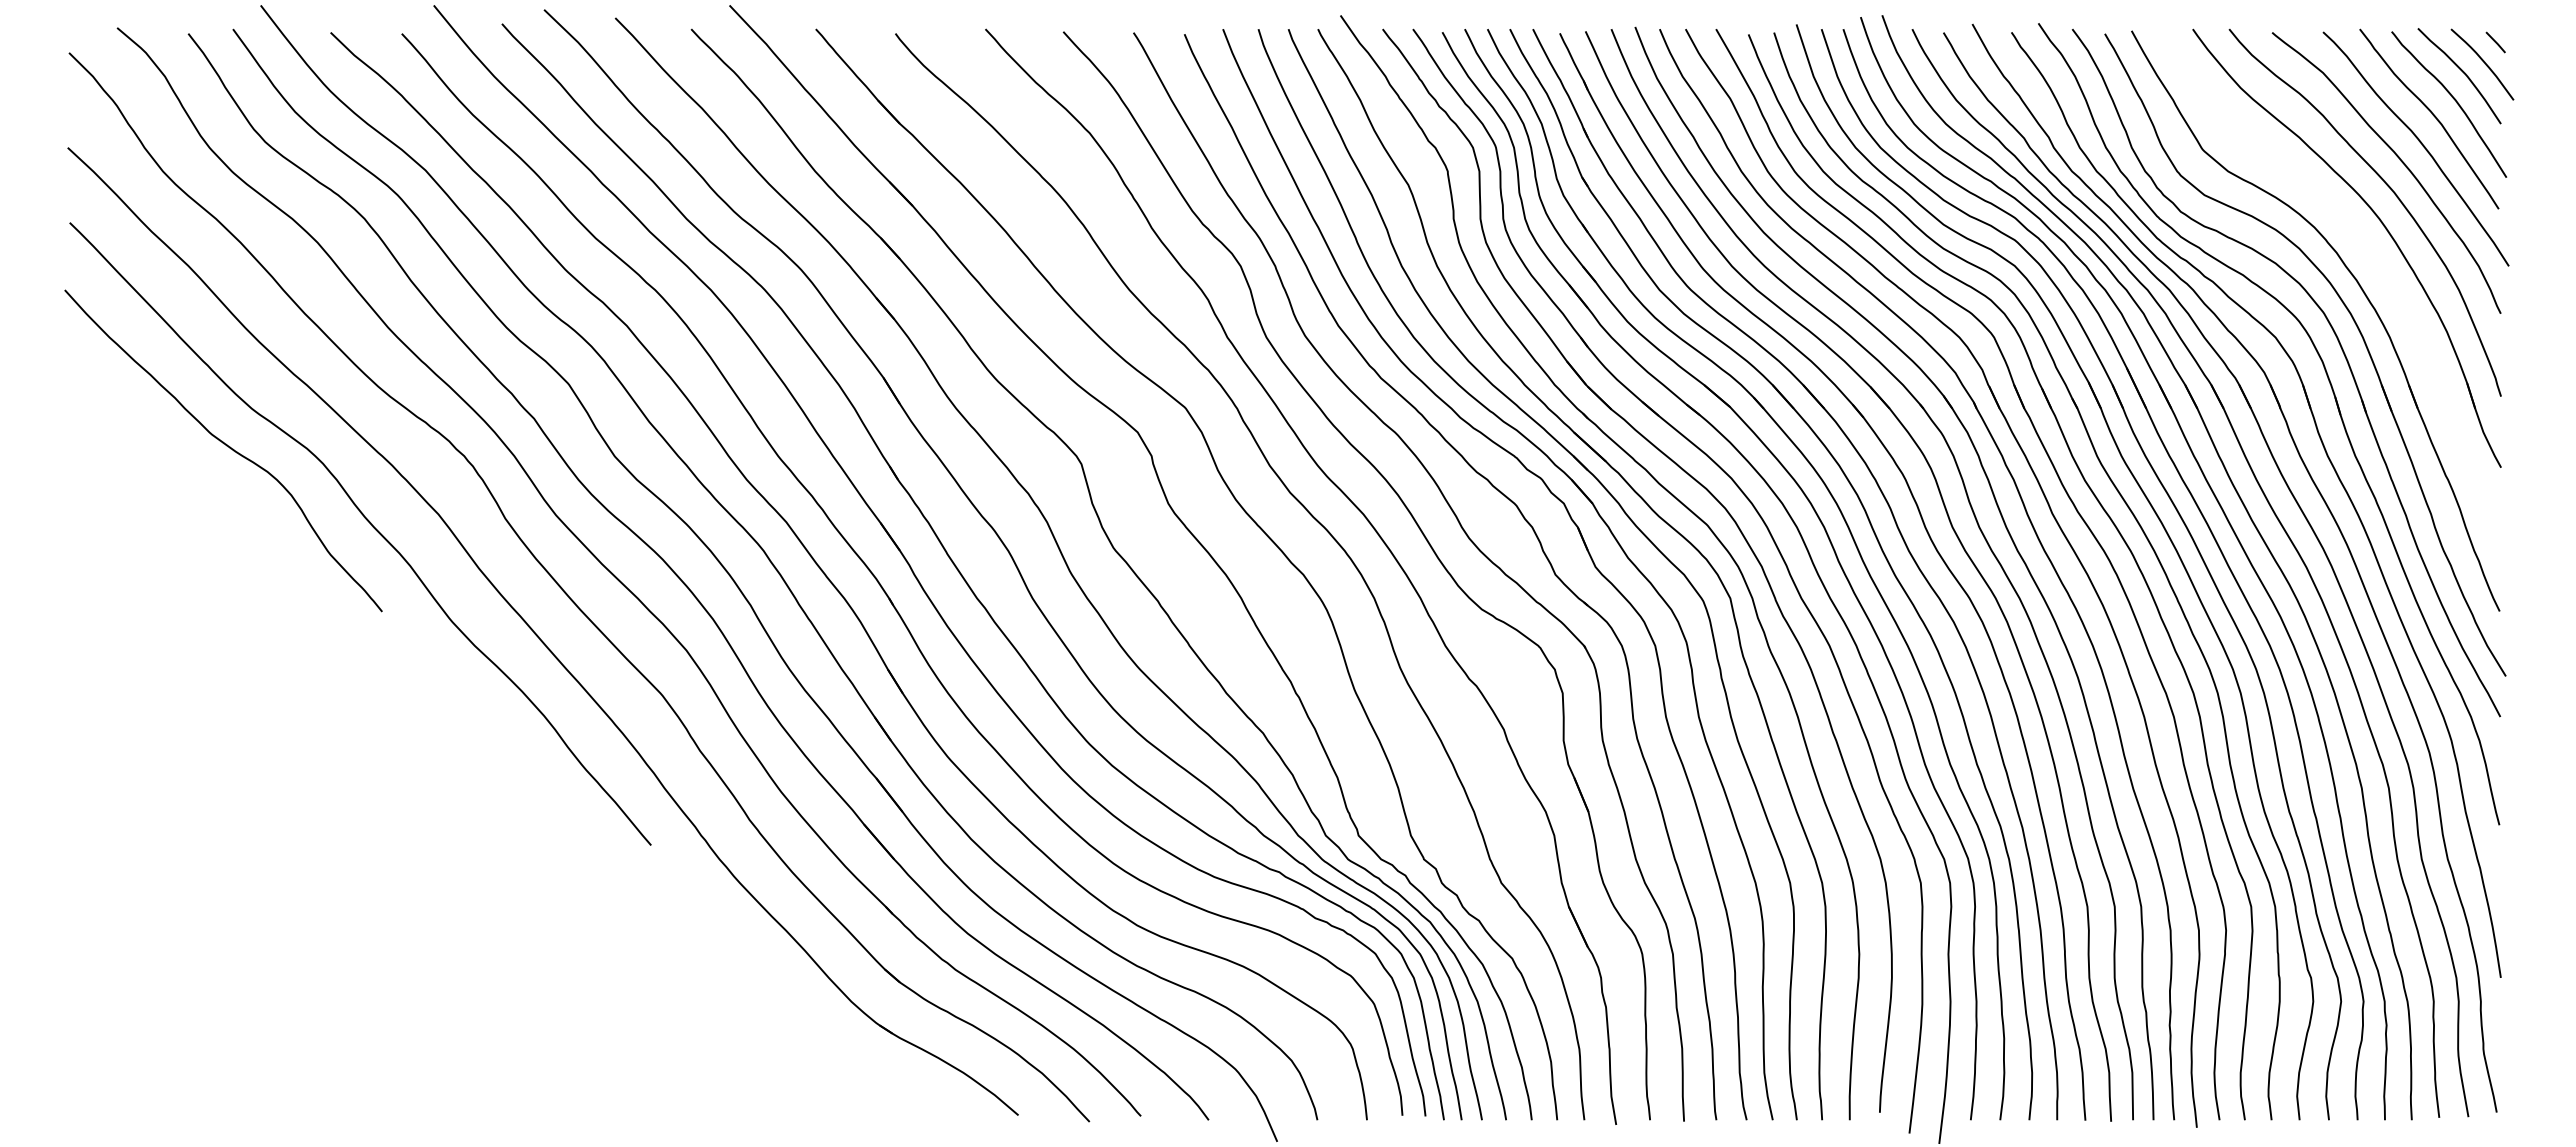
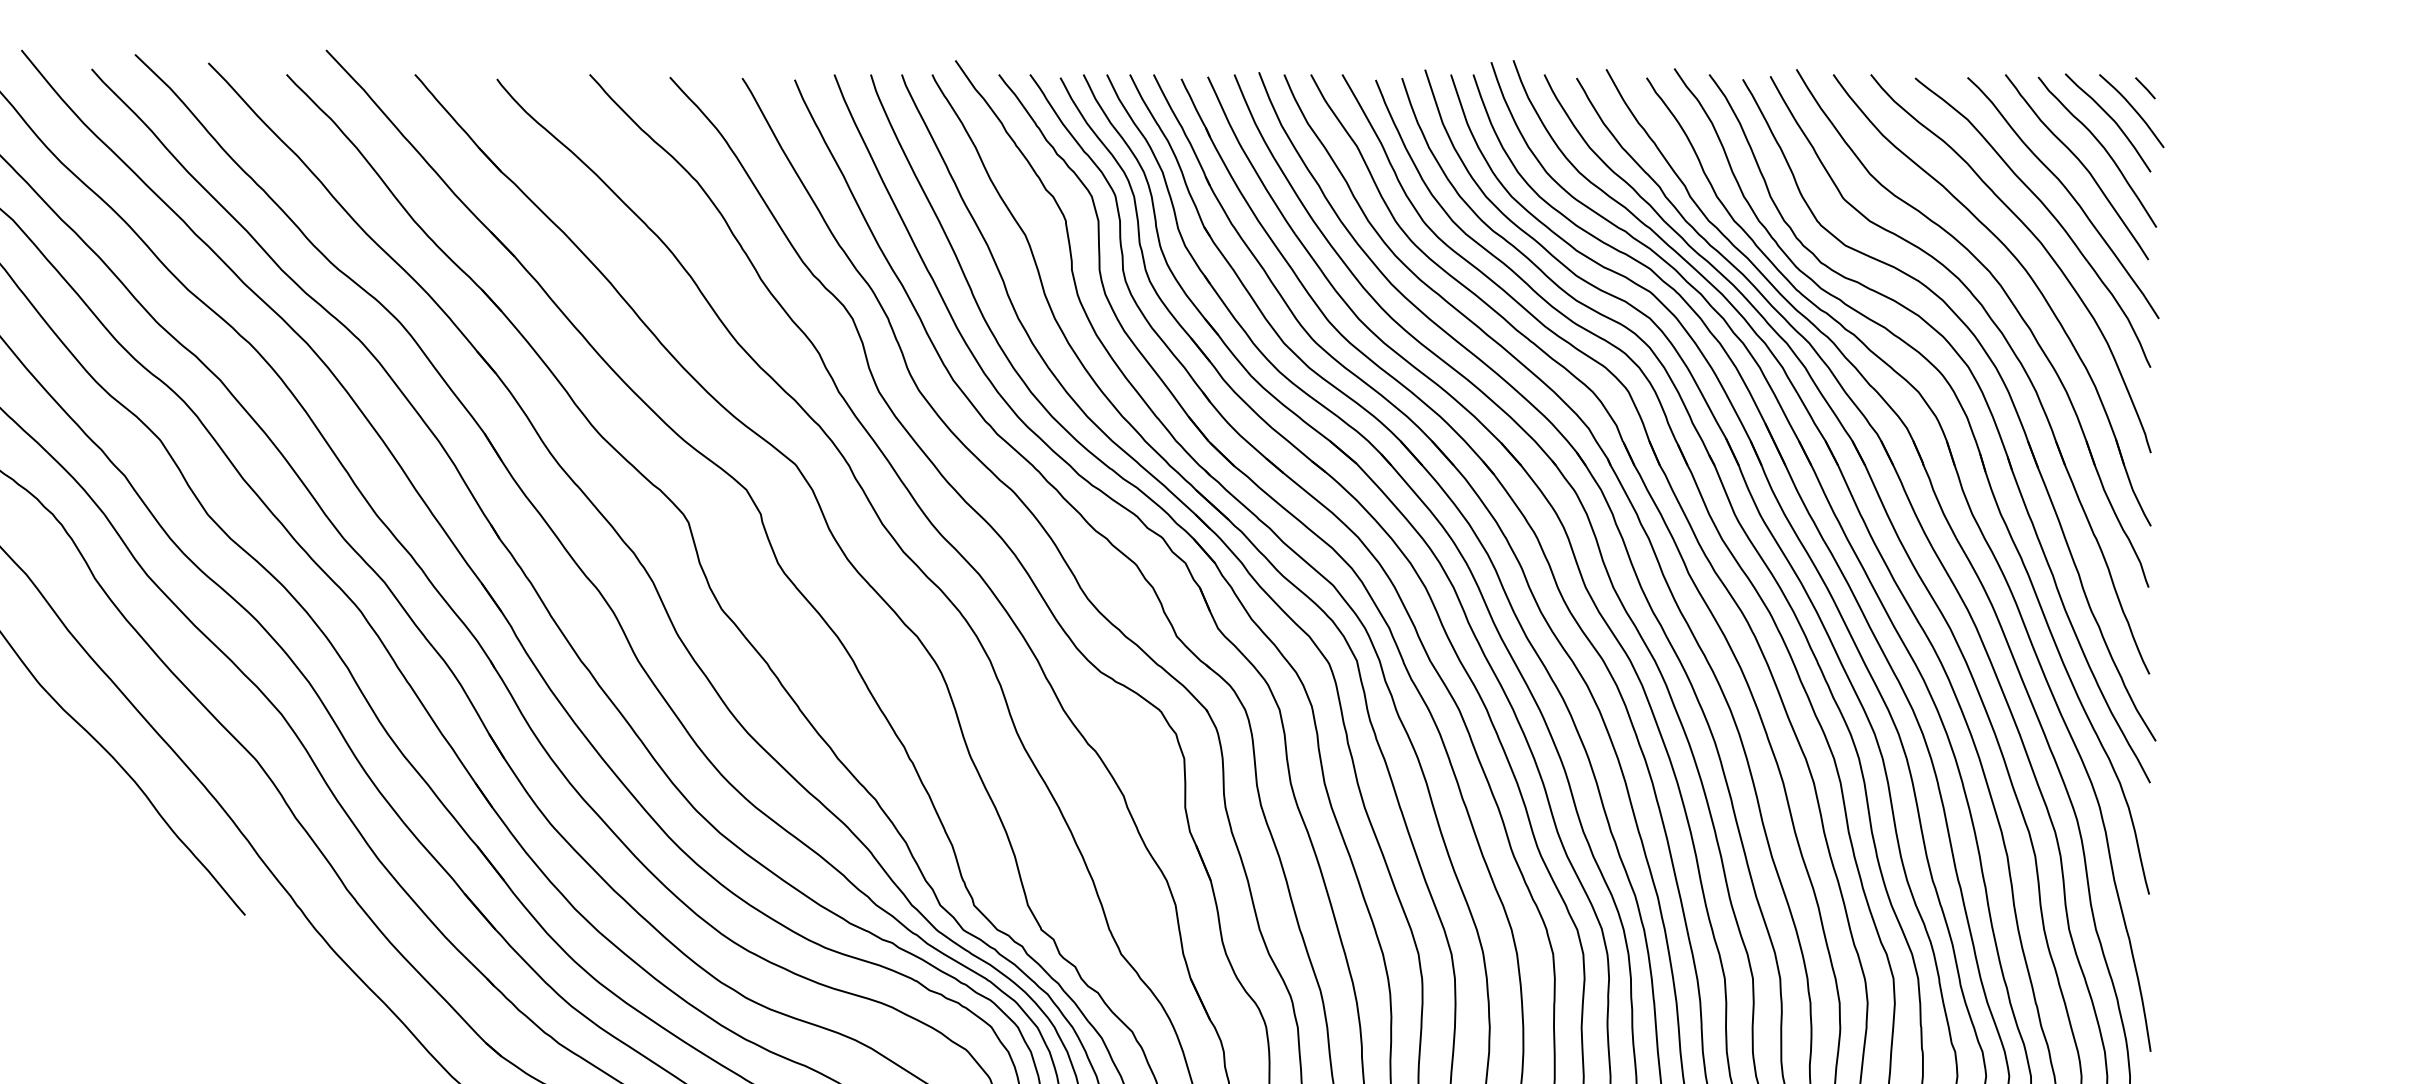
part: (2365, 251) -> (2011, 303), added

